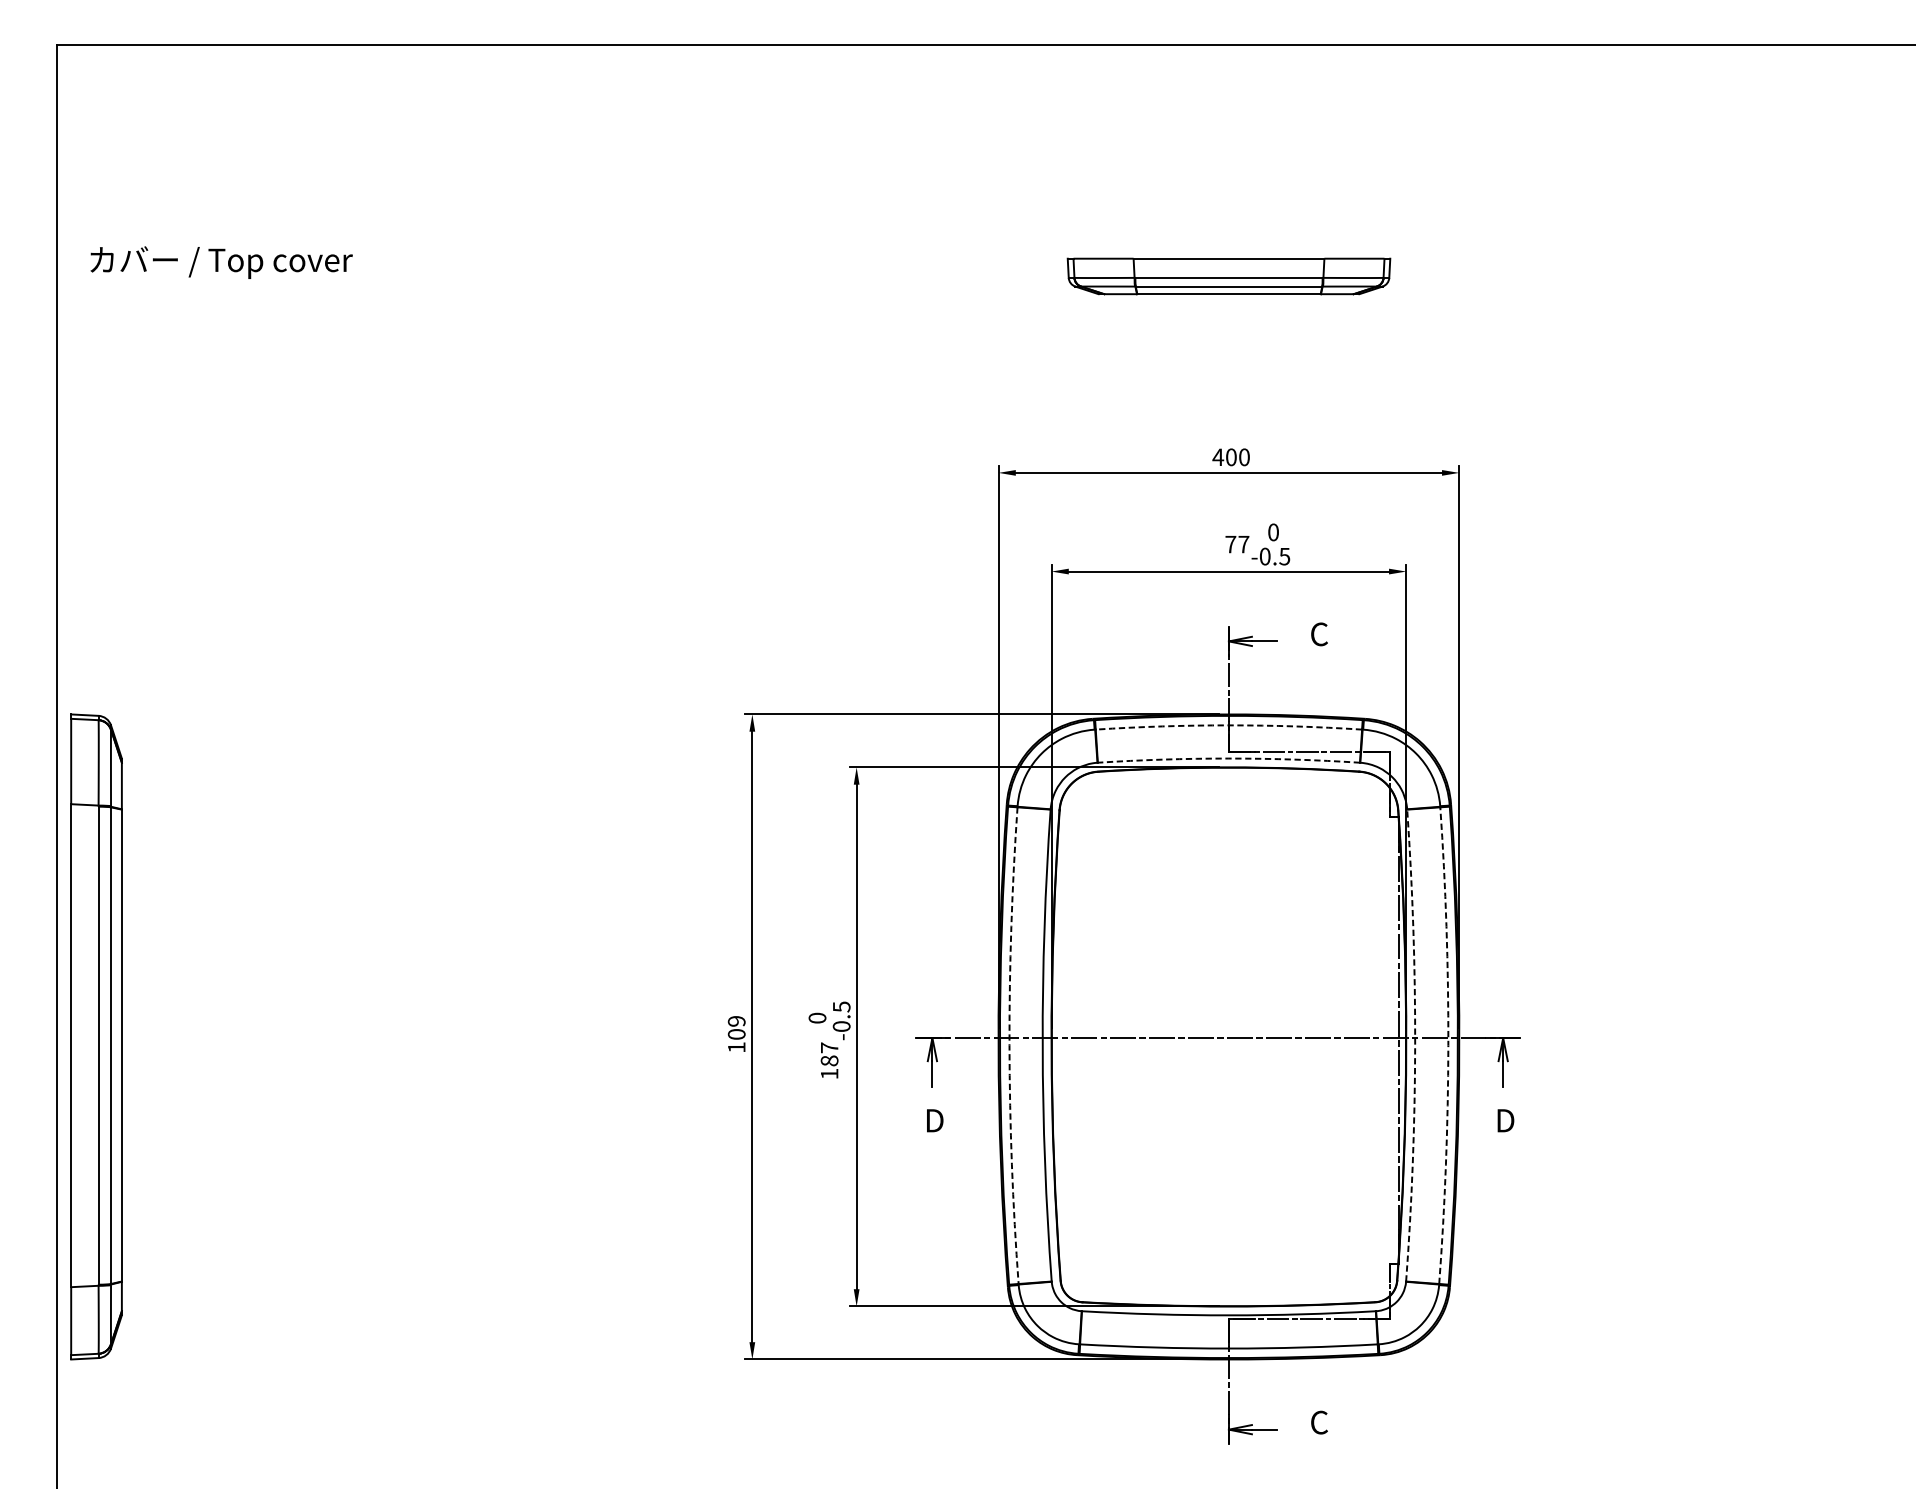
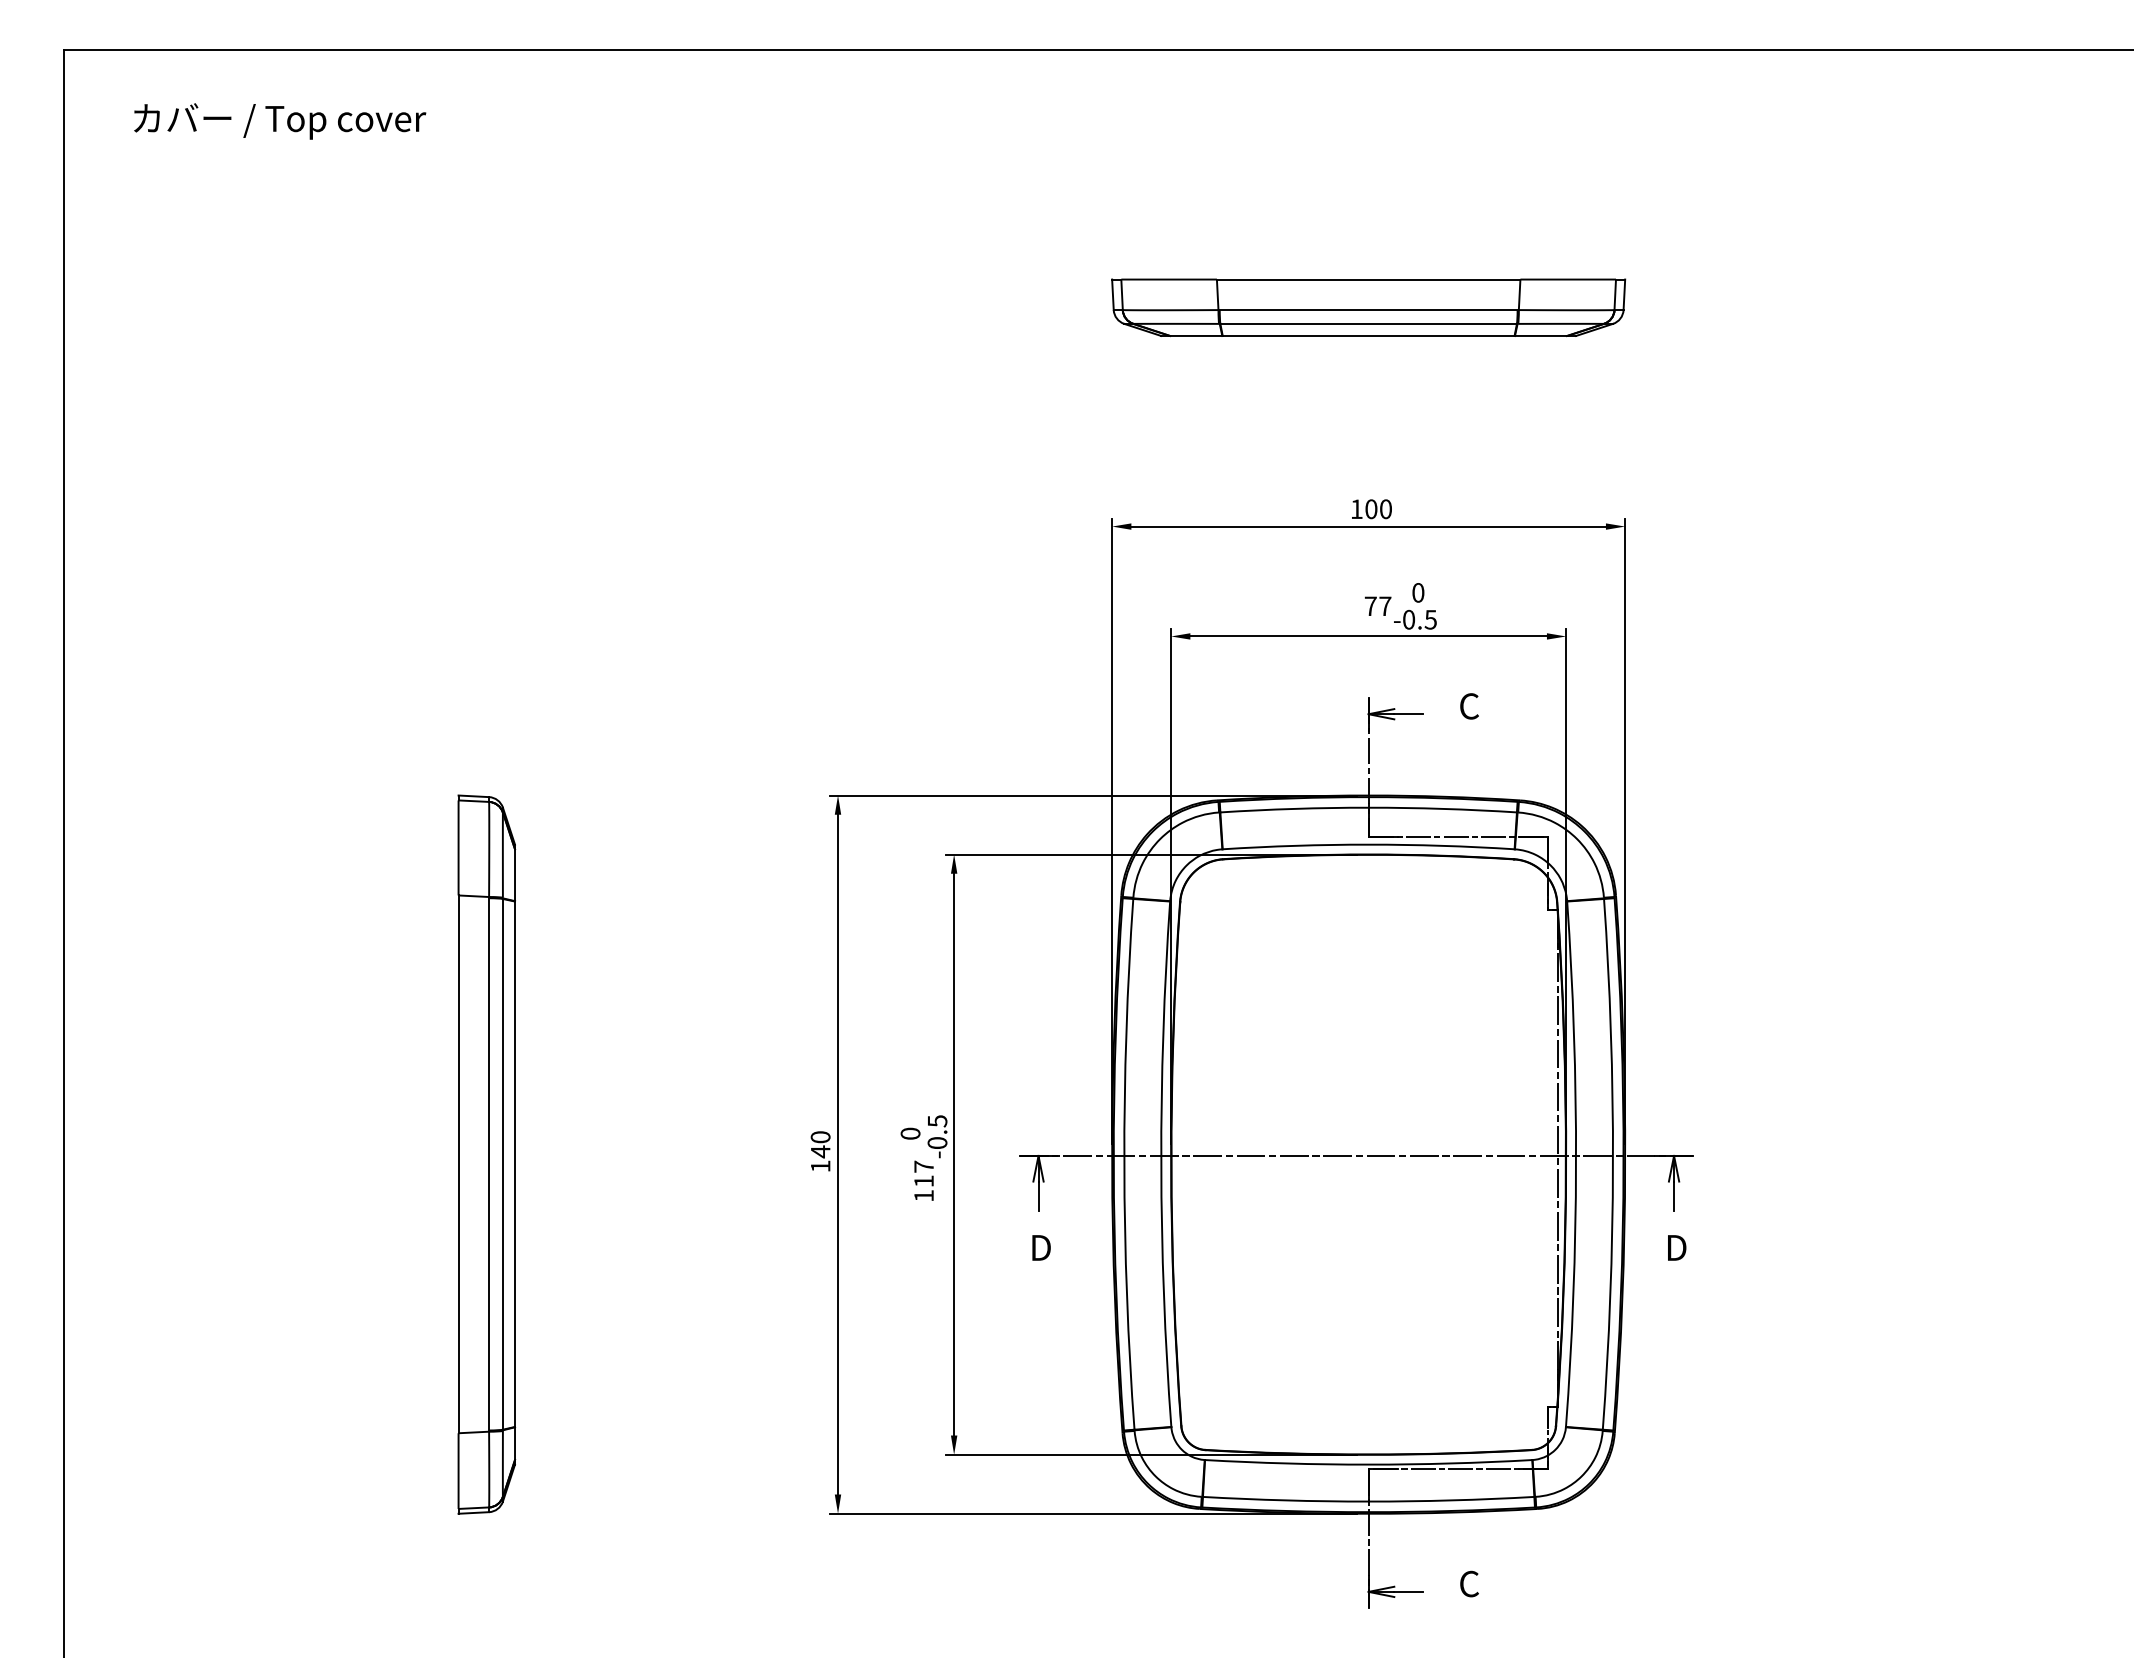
text: (222, 262) -> (280, 121), moved
part: (1228, 276) -> (1368, 307), size x1.43
text: (1217, 456) -> (1356, 508), 400 -> 100
arc: (1228, 725) -> (1368, 807), dashed -> solid
arc: (1228, 758) -> (1368, 844), dashed -> solid
text: (736, 1027) -> (820, 1144), 109 -> 140
part: (96, 1036) -> (486, 1154), moved
arc: (1009, 1045) -> (1124, 1164), dashed -> solid
arc: (1415, 1045) -> (1576, 1164), dashed -> solid
arc: (1447, 1045) -> (1612, 1164), dashed -> solid
text: (829, 1061) -> (923, 1181), 187 -> 117

